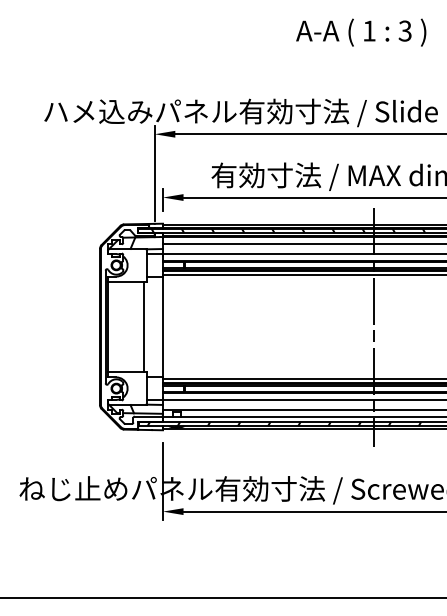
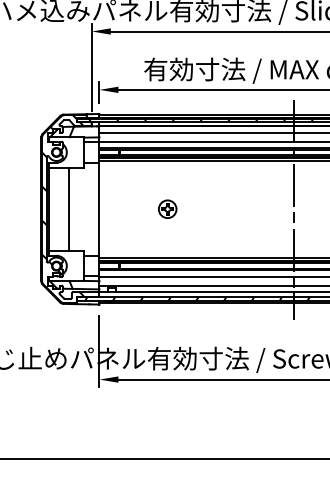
hatch: (123, 323) -> (63, 206), added
line: (144, 326) -> (69, 208), moved
part: (236, 326) -> (167, 208), added

